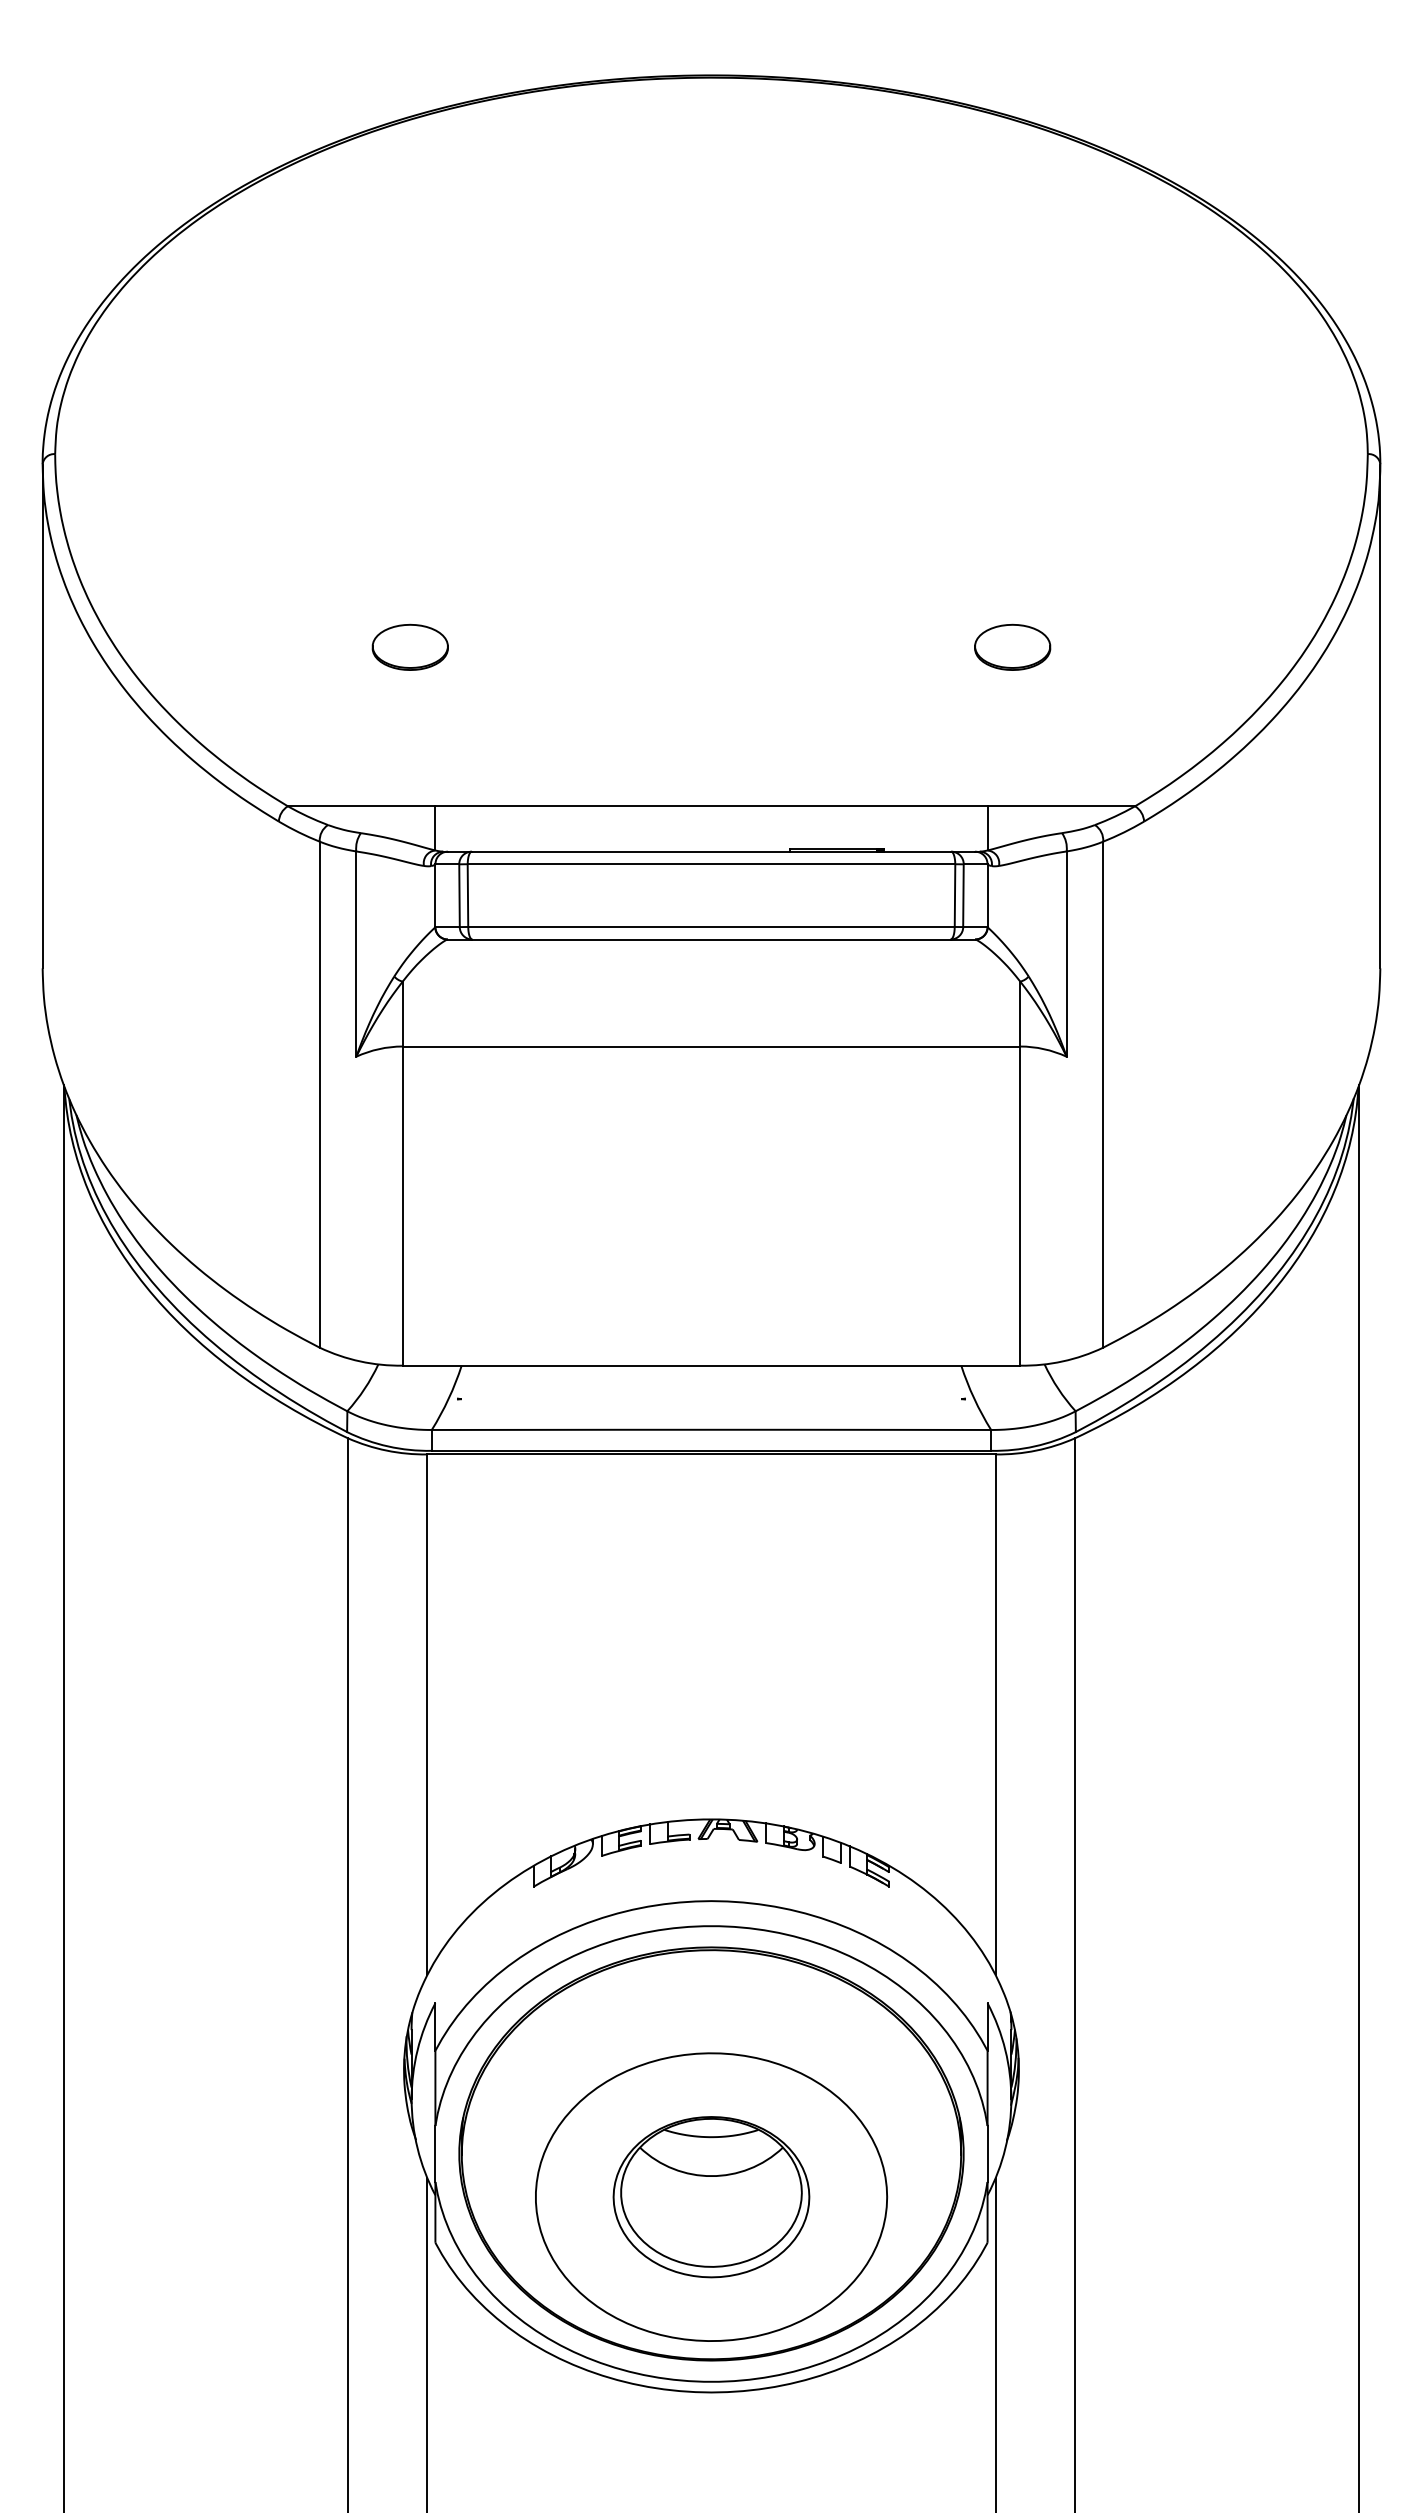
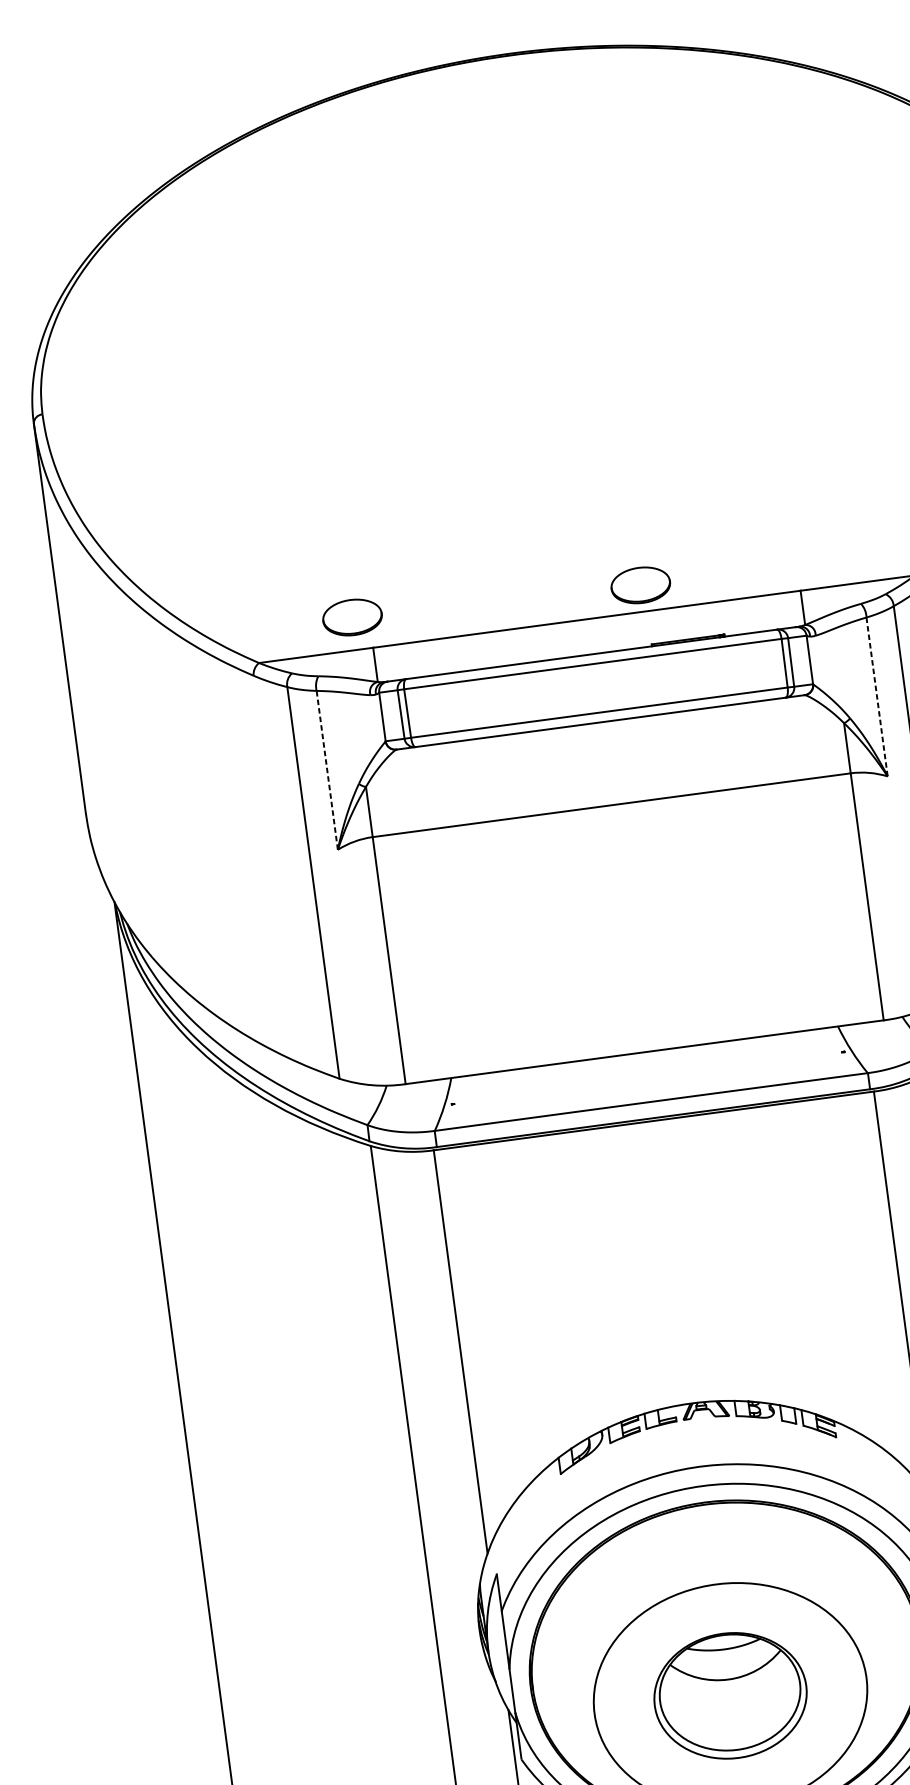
part: (409, 646) -> (351, 616), moved
part: (1012, 646) -> (640, 584), moved
line: (356, 954) -> (327, 770), solid -> dashed
line: (1066, 954) -> (877, 697), solid -> dashed

